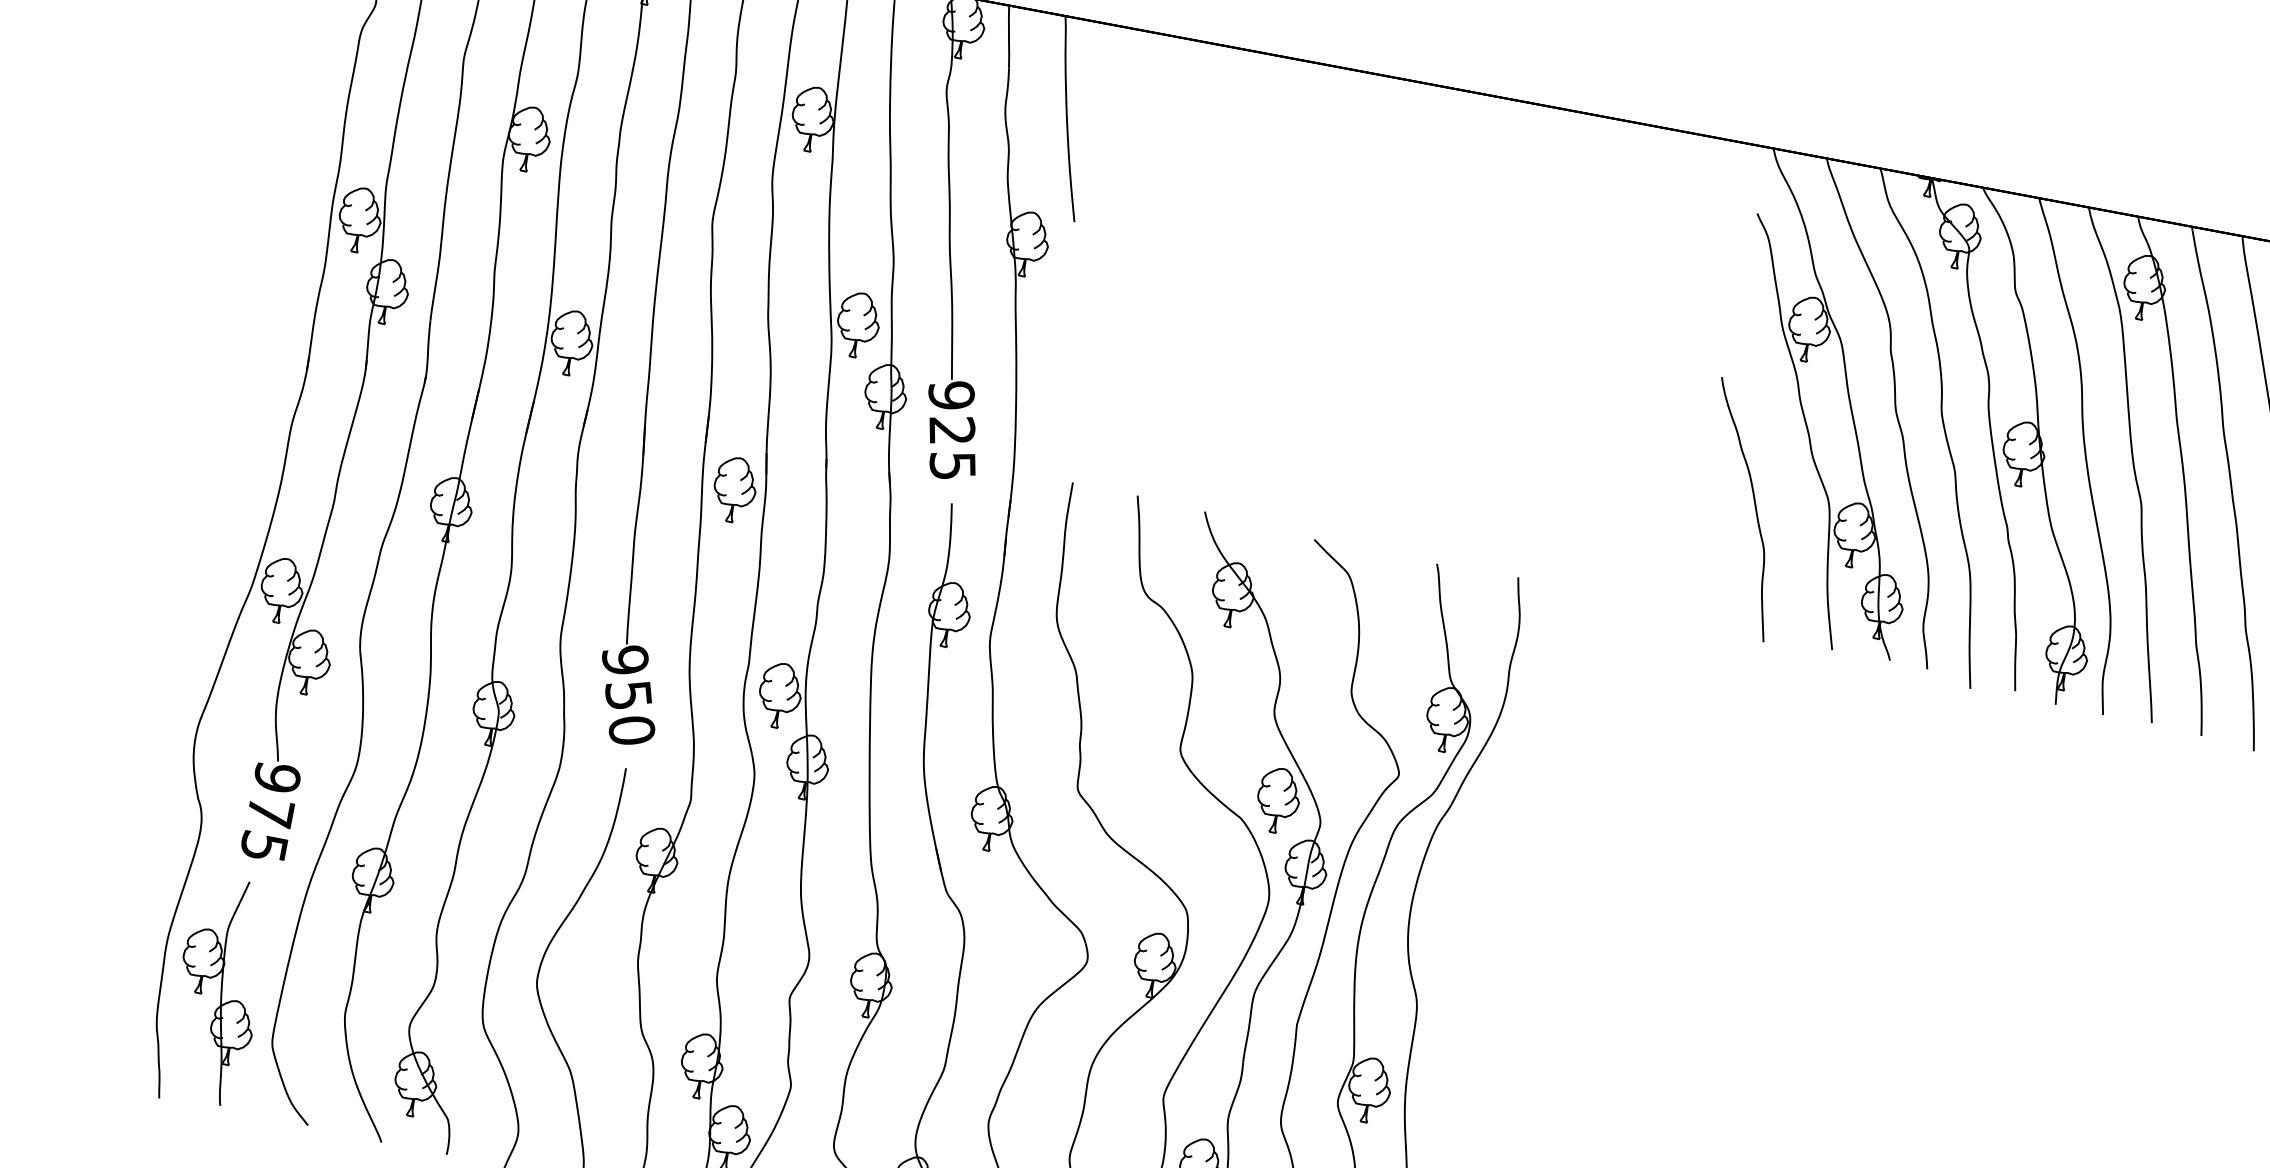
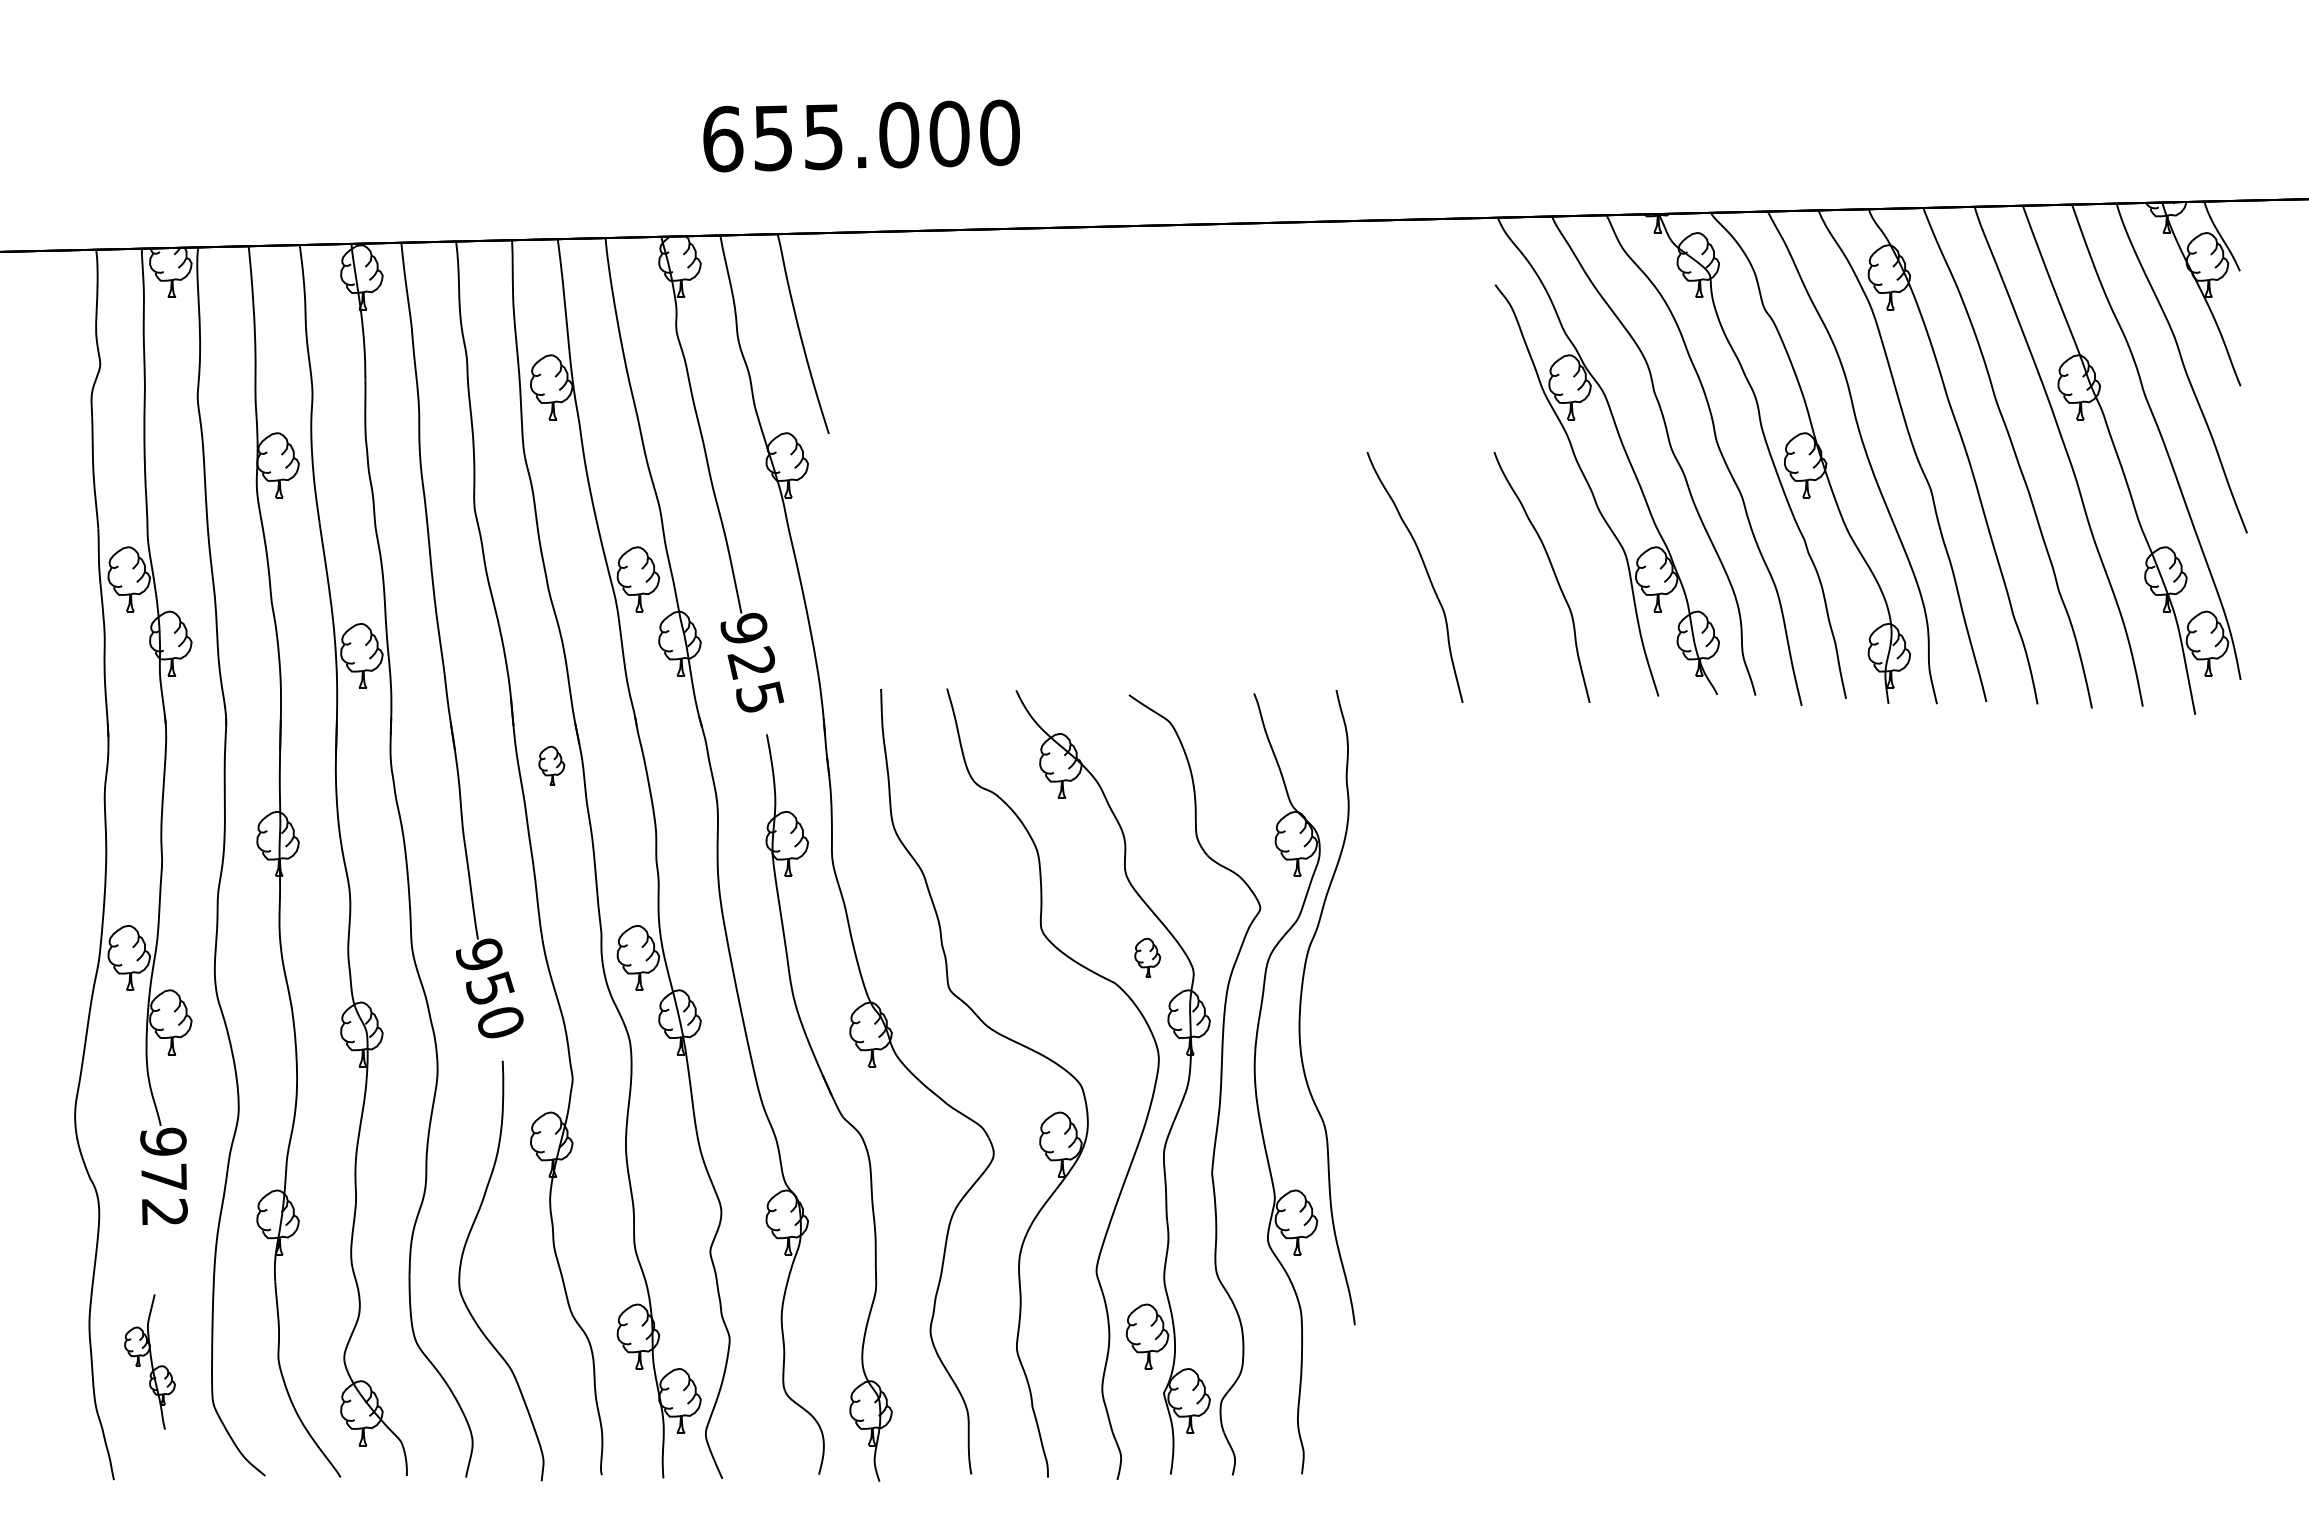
curve: (1630, 481) -> (1426, 573), added
part: (734, 489) -> (551, 765), size x0.6
part: (1278, 800) -> (1147, 957), size x0.6
text: (263, 846) -> (164, 1212), 975 -> 972
part: (218, 989) -> (149, 1361), size x0.6

